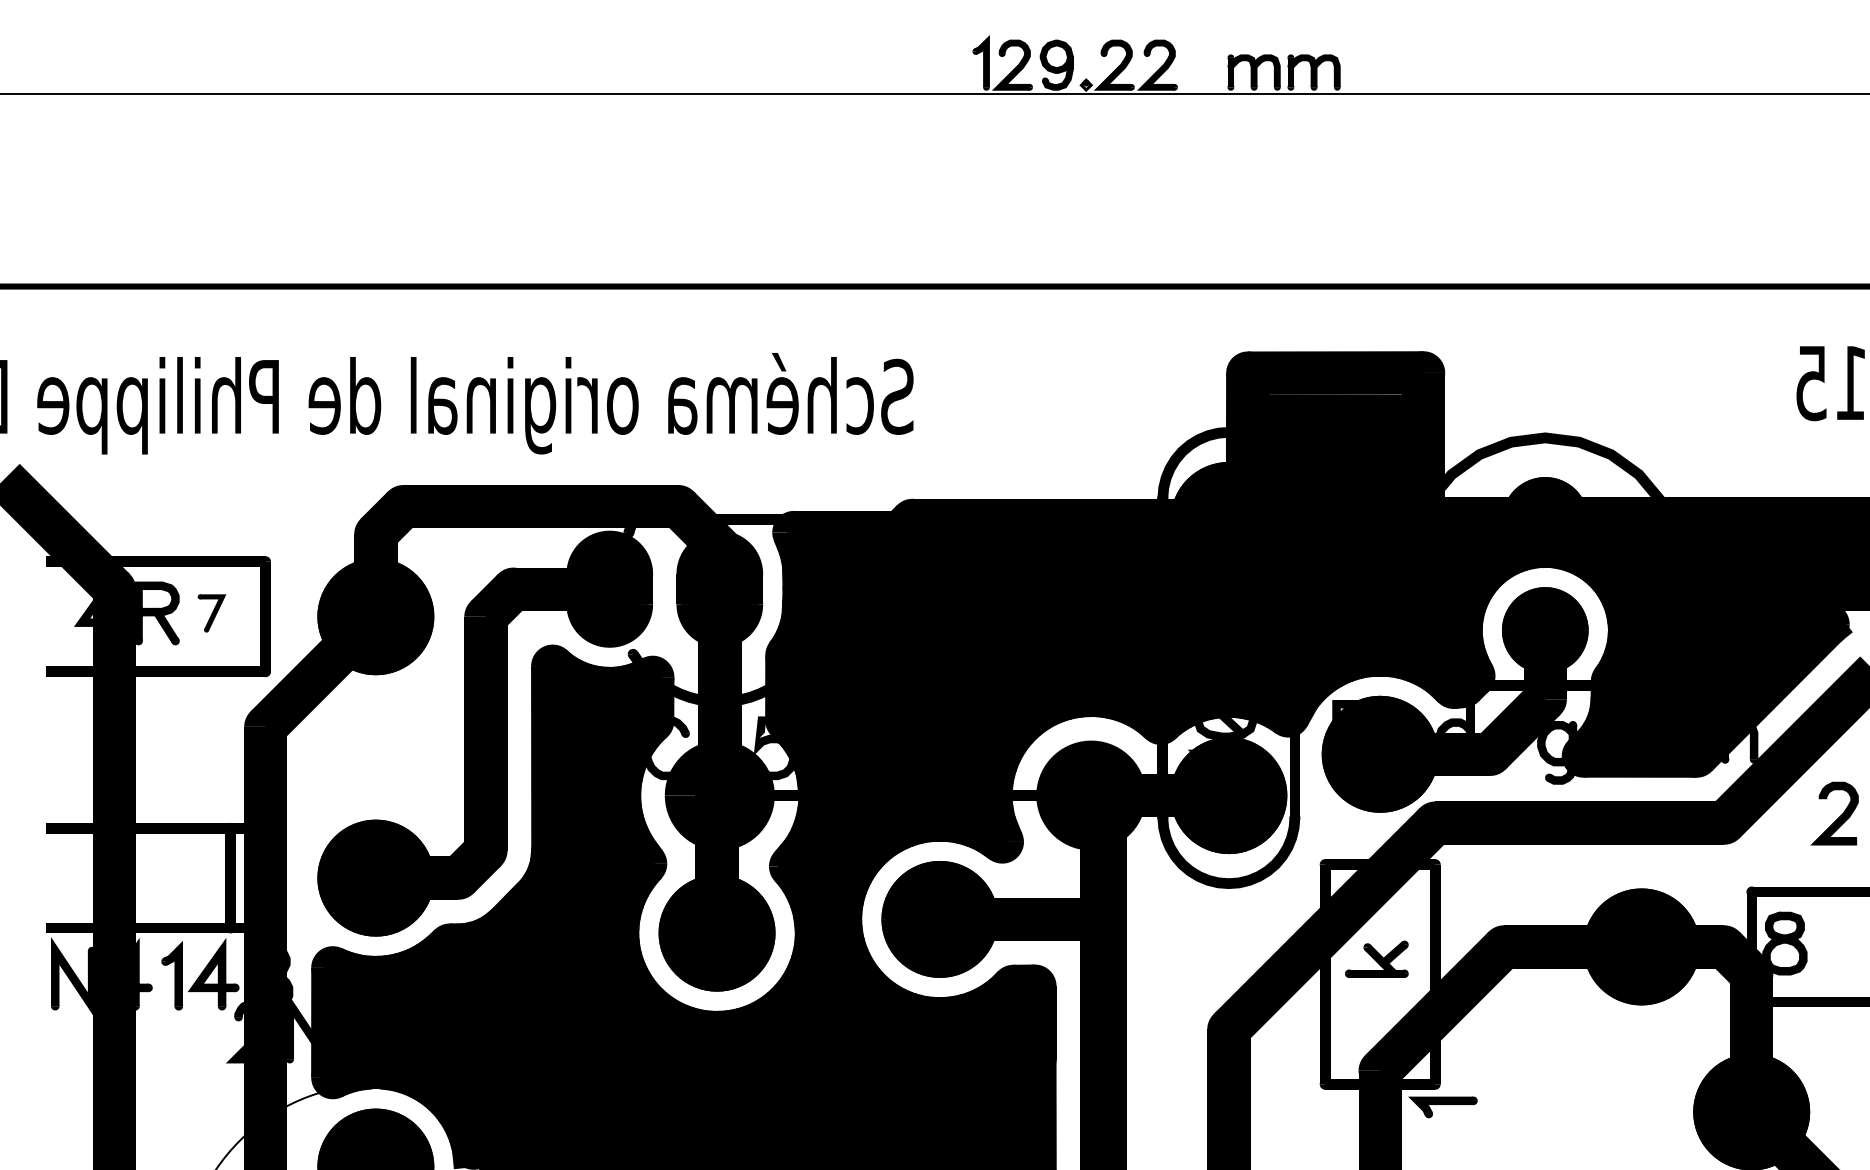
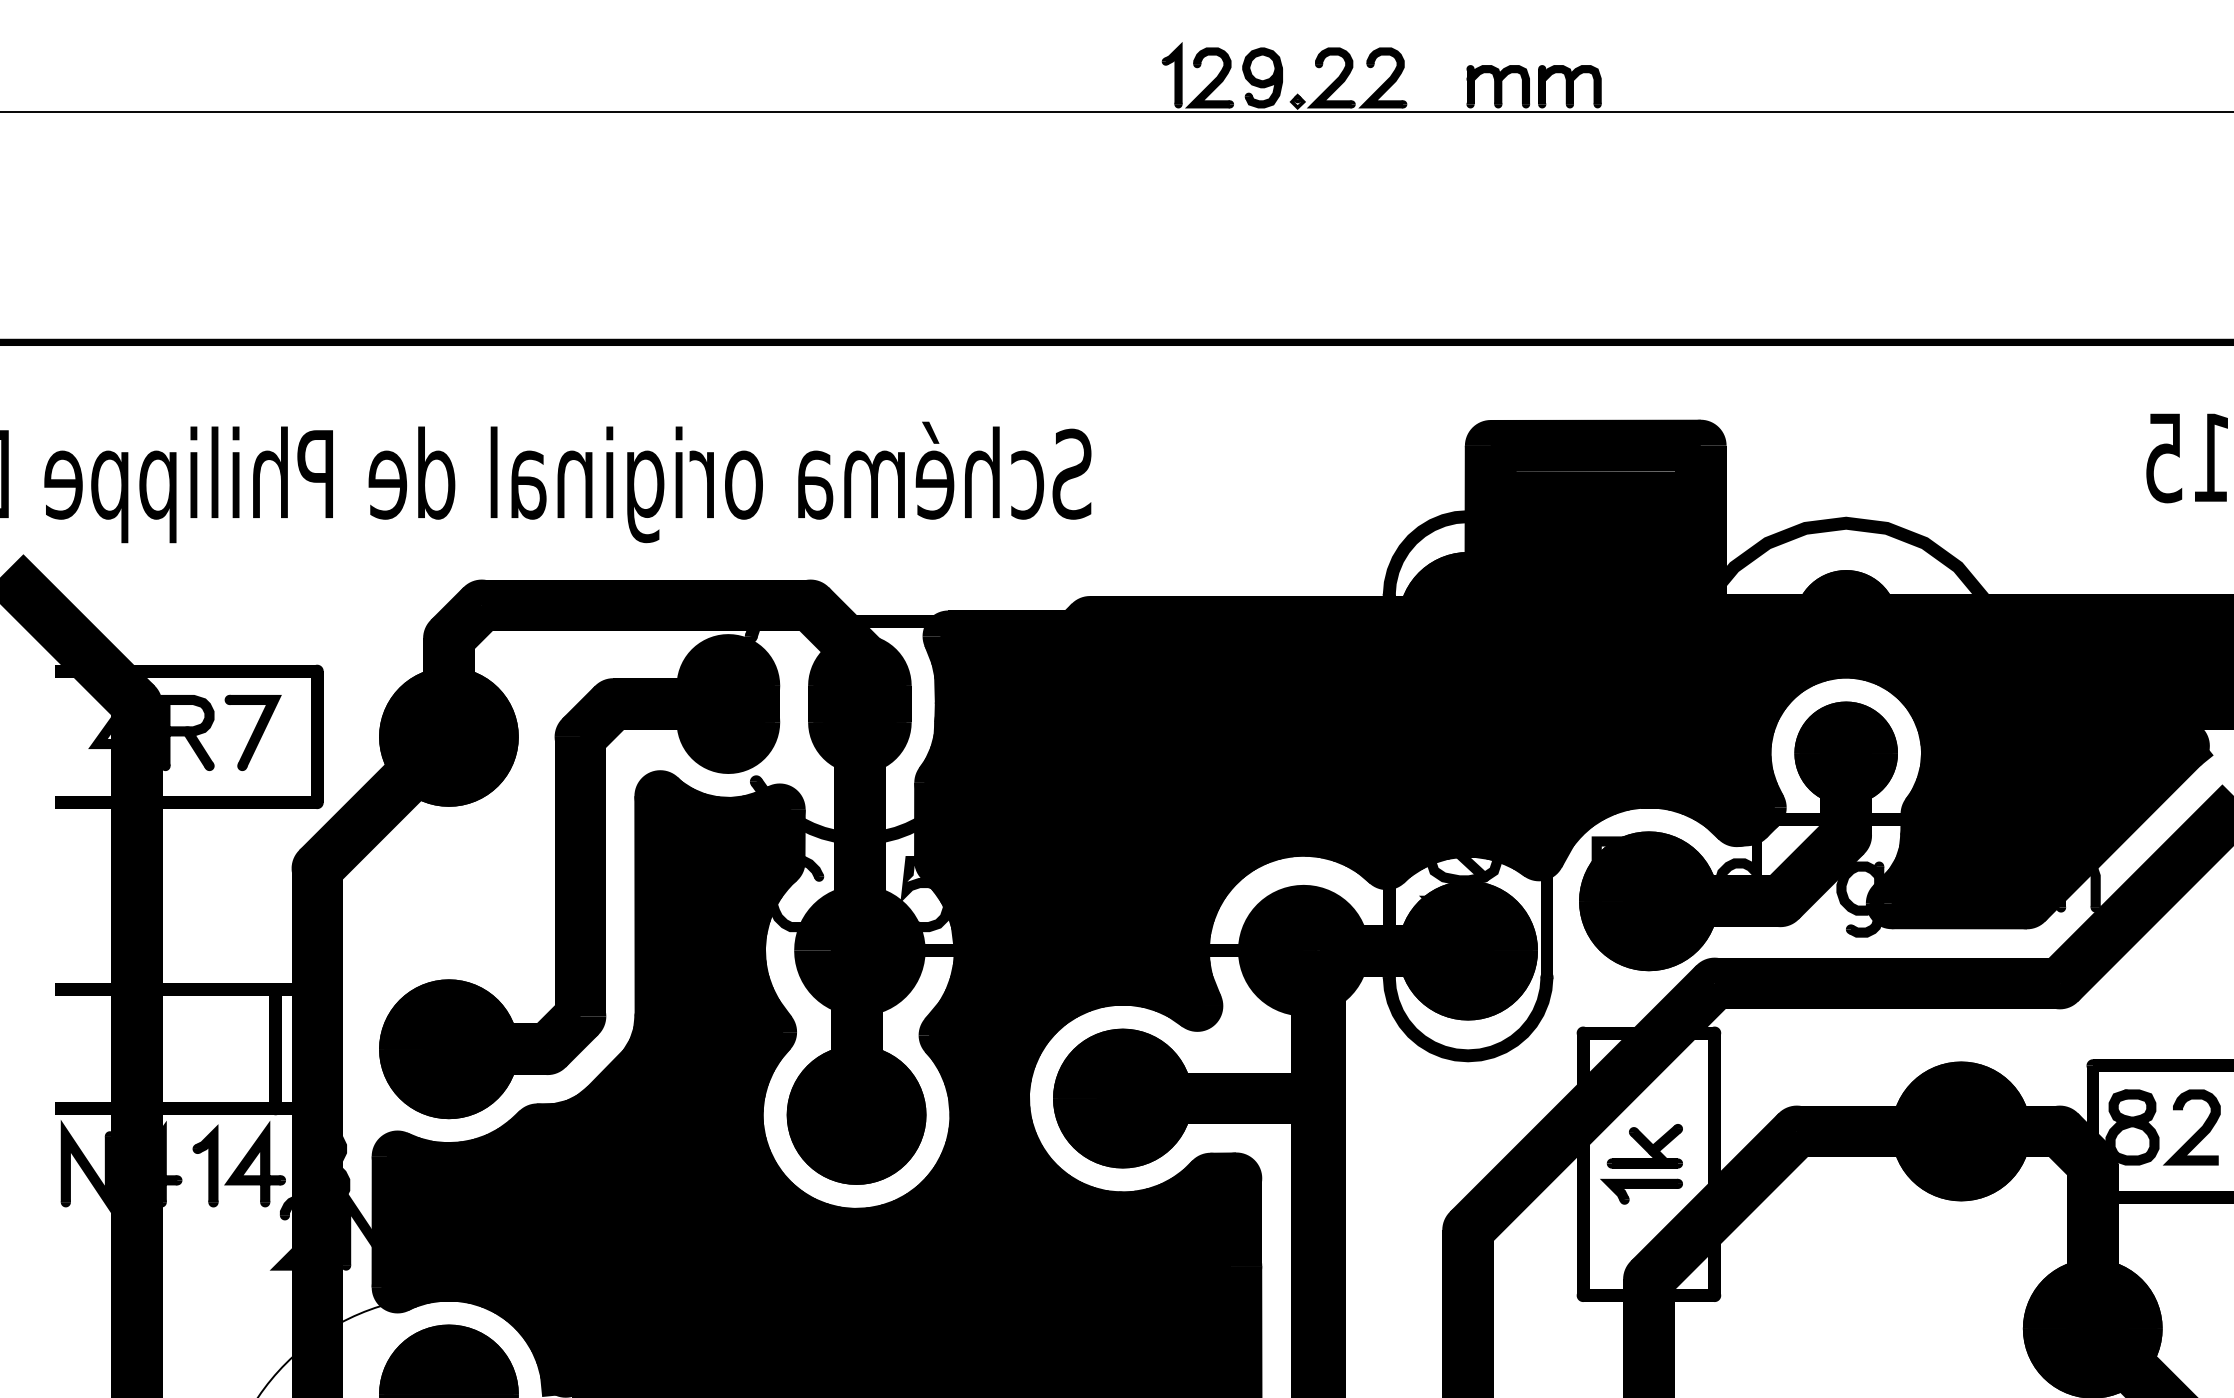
part: (211, 613) -> (252, 733), size x1.67
curve: (1838, 817) -> (2196, 1132), moved
part: (1442, 1107) -> (1640, 1191), moved

